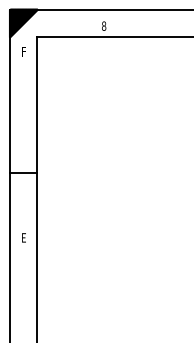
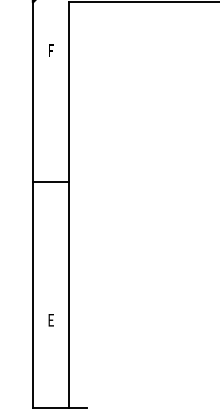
text: (23, 51) -> (50, 50), moved
text: (23, 237) -> (50, 319), moved

